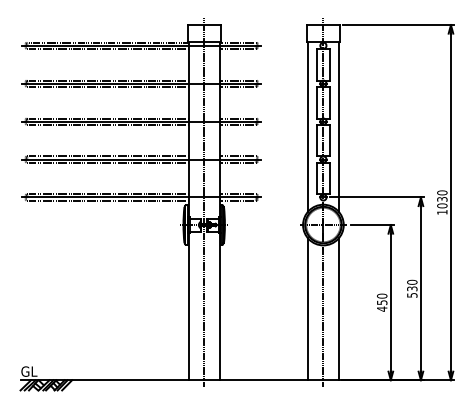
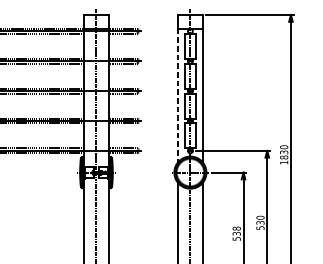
line: (308, 127) -> (178, 95), solid -> dashed
text: (442, 205) -> (284, 157), 1030 -> 1830
text: (382, 302) -> (236, 233), 450 -> 538

